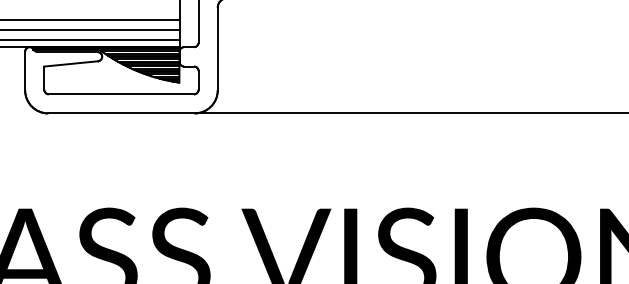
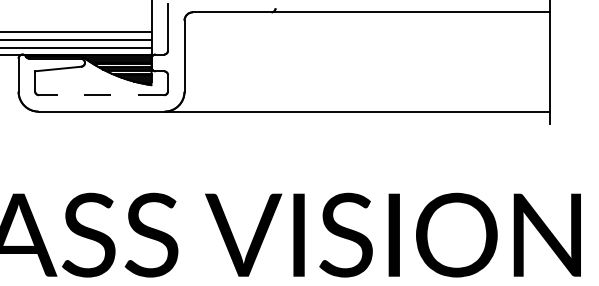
line: (121, 94) -> (101, 95), solid -> dashed

